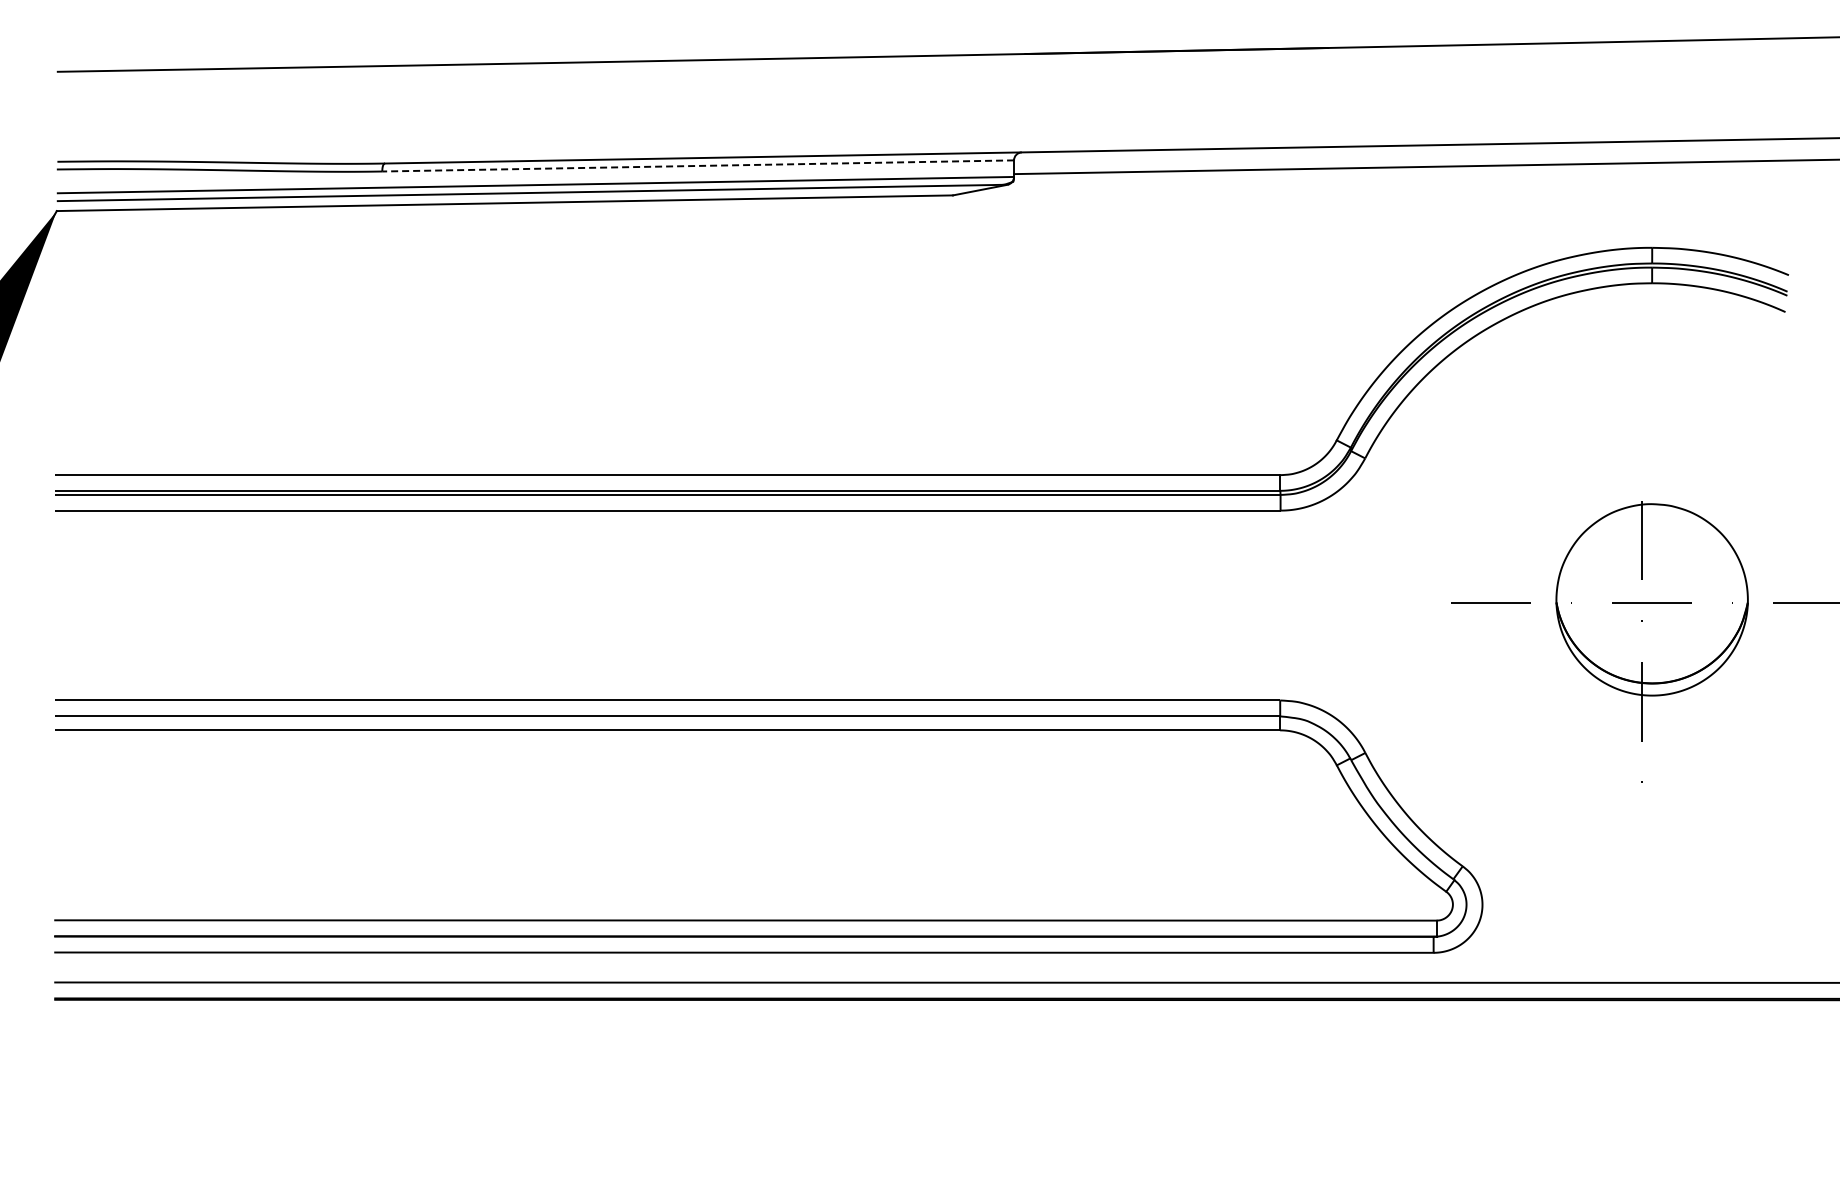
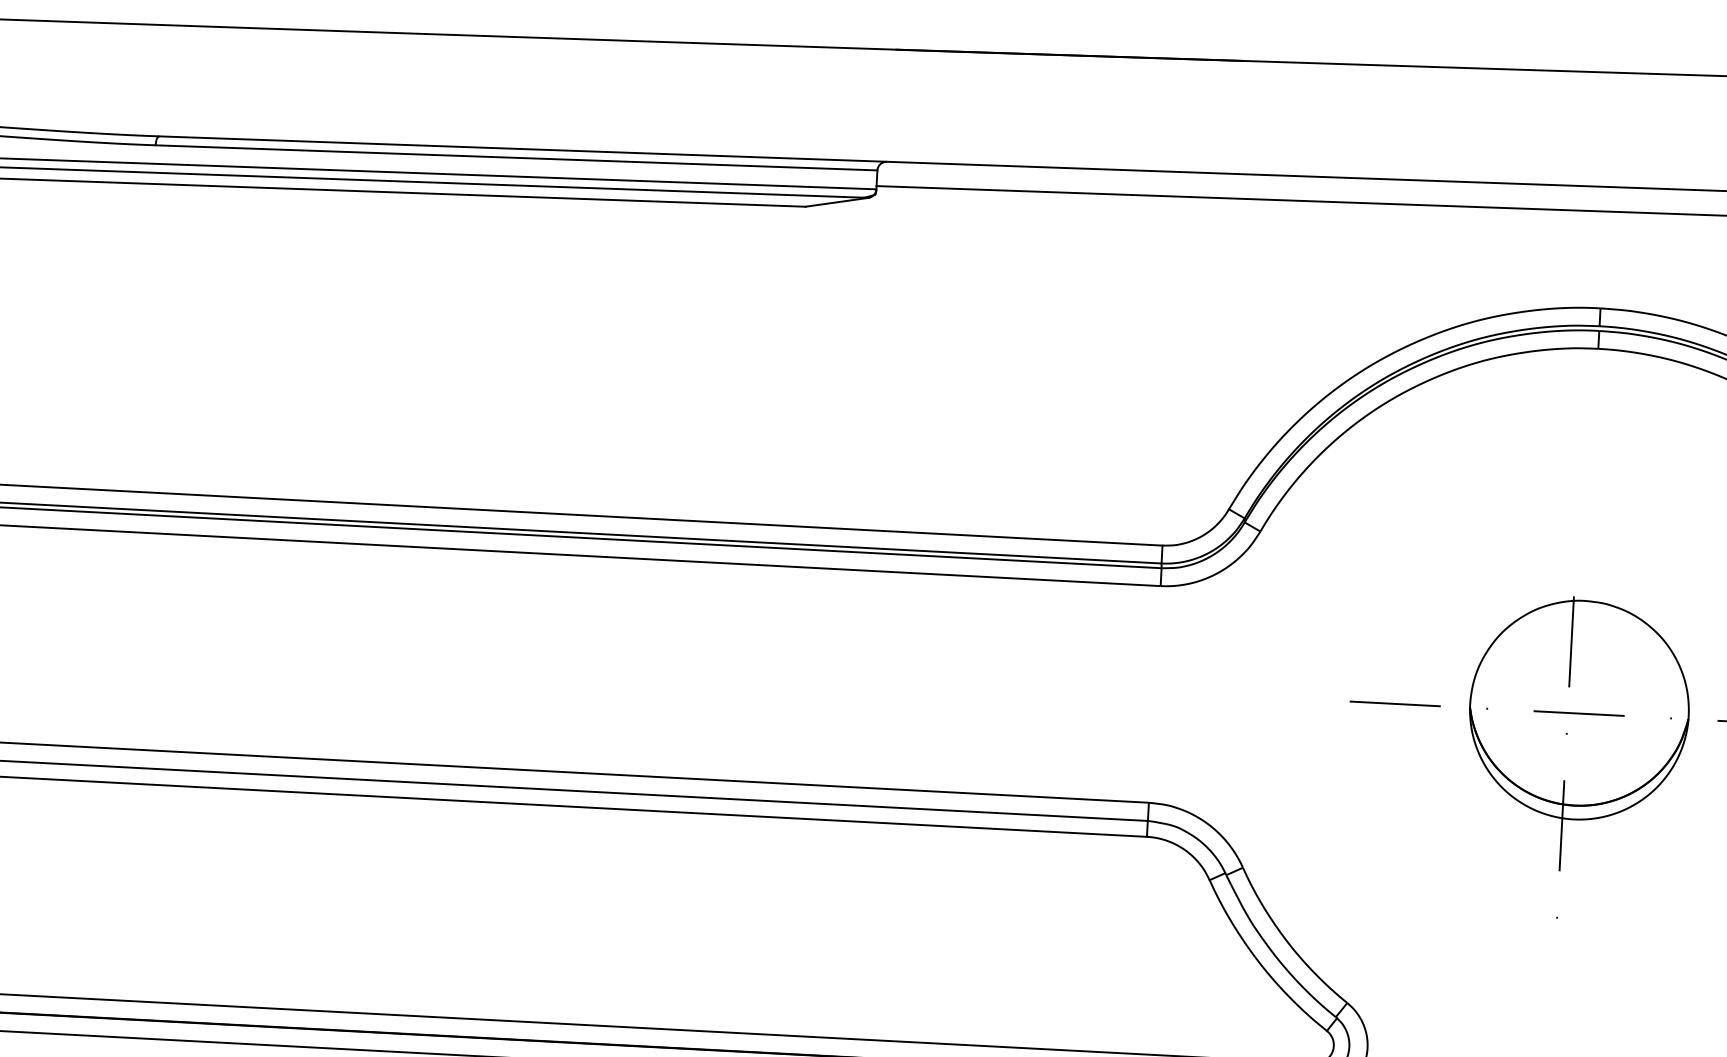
line: (698, 165) -> (516, 157), dashed -> solid

